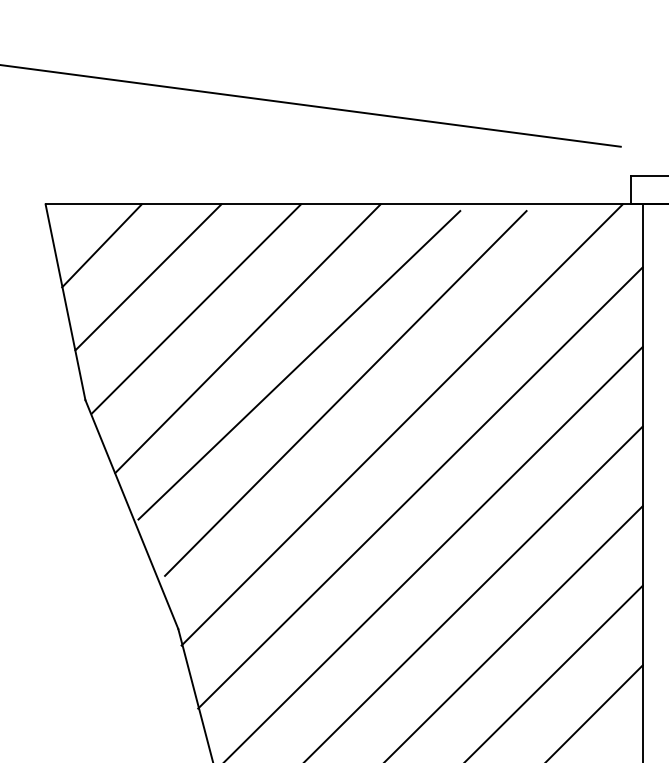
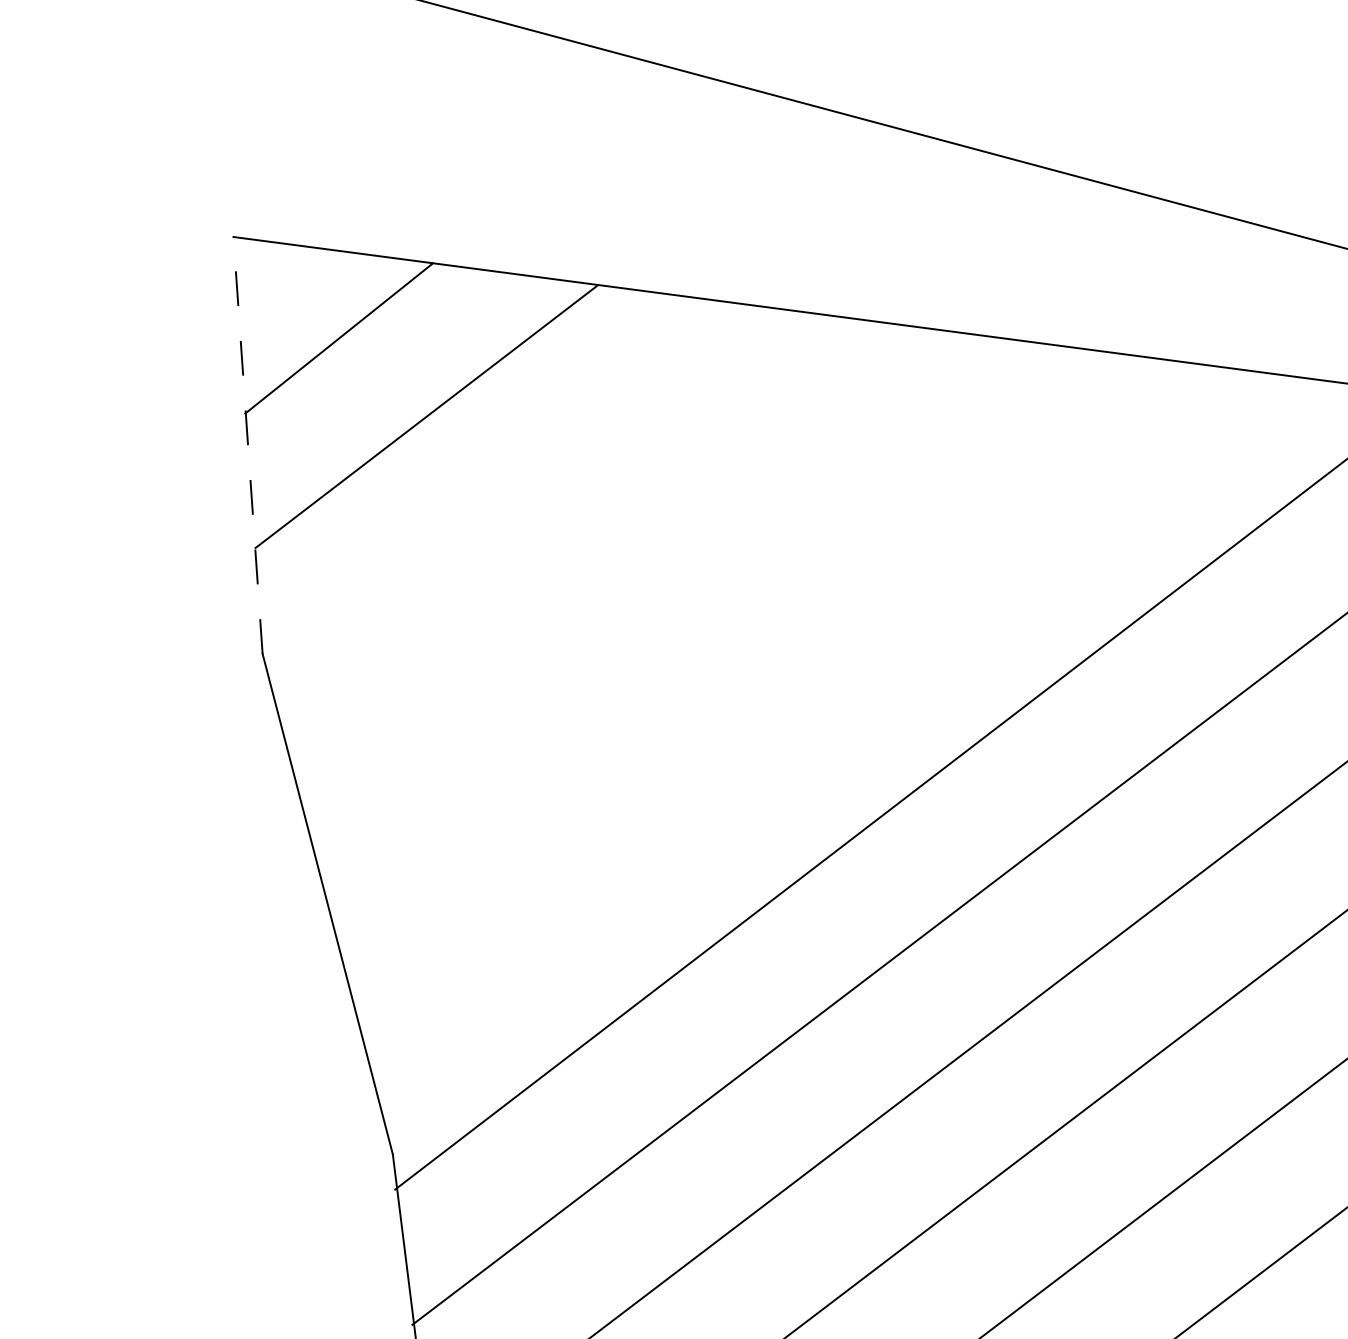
line: (65, 302) -> (247, 445), solid -> dashed
line: (196, 308) -> (518, 494), removed
line: (247, 338) -> (615, 570), removed
line: (299, 365) -> (716, 640), removed
line: (345, 393) -> (804, 711), removed

